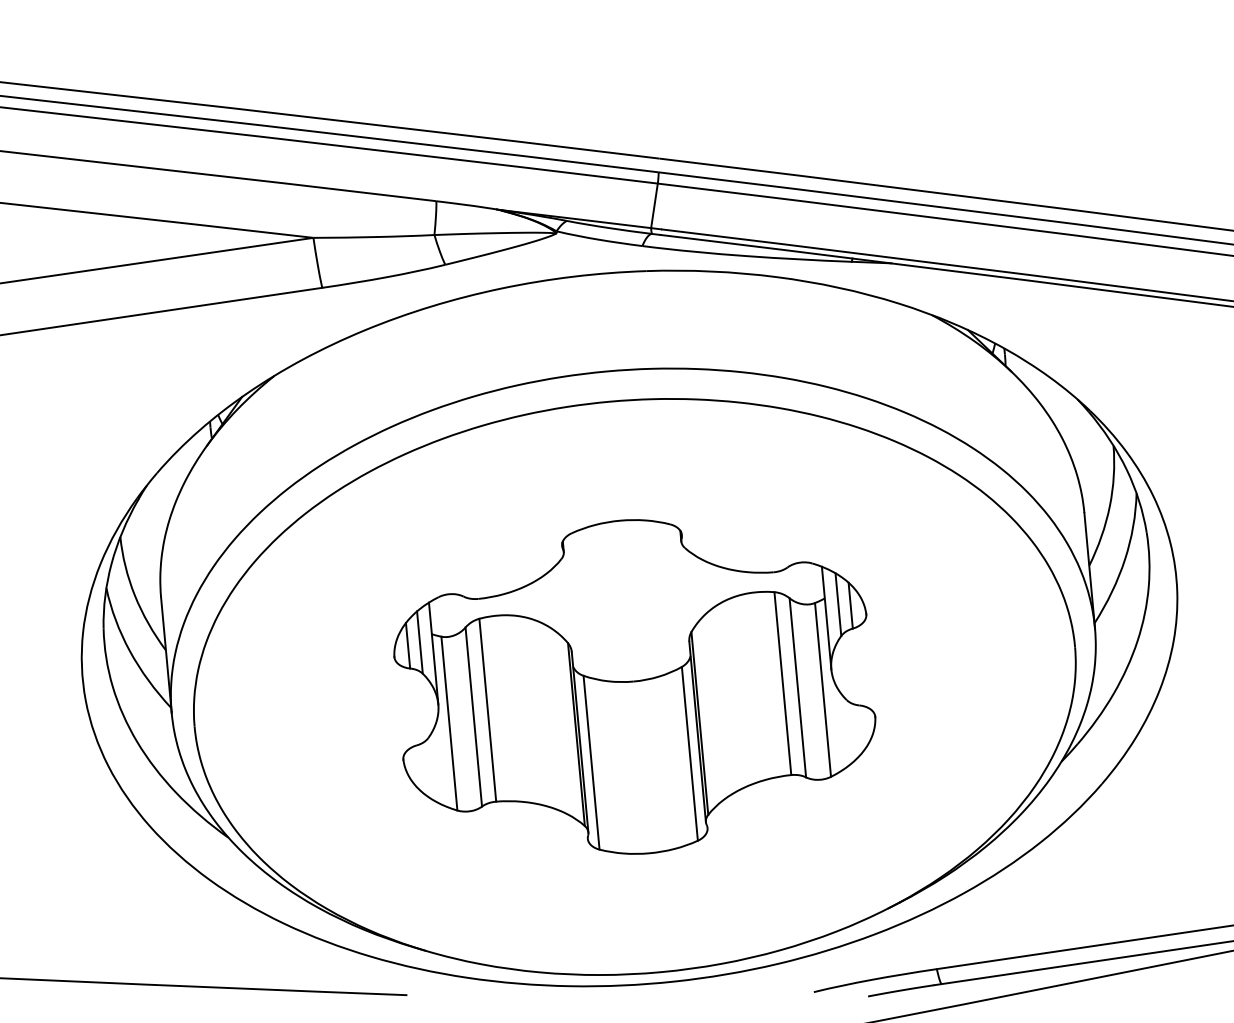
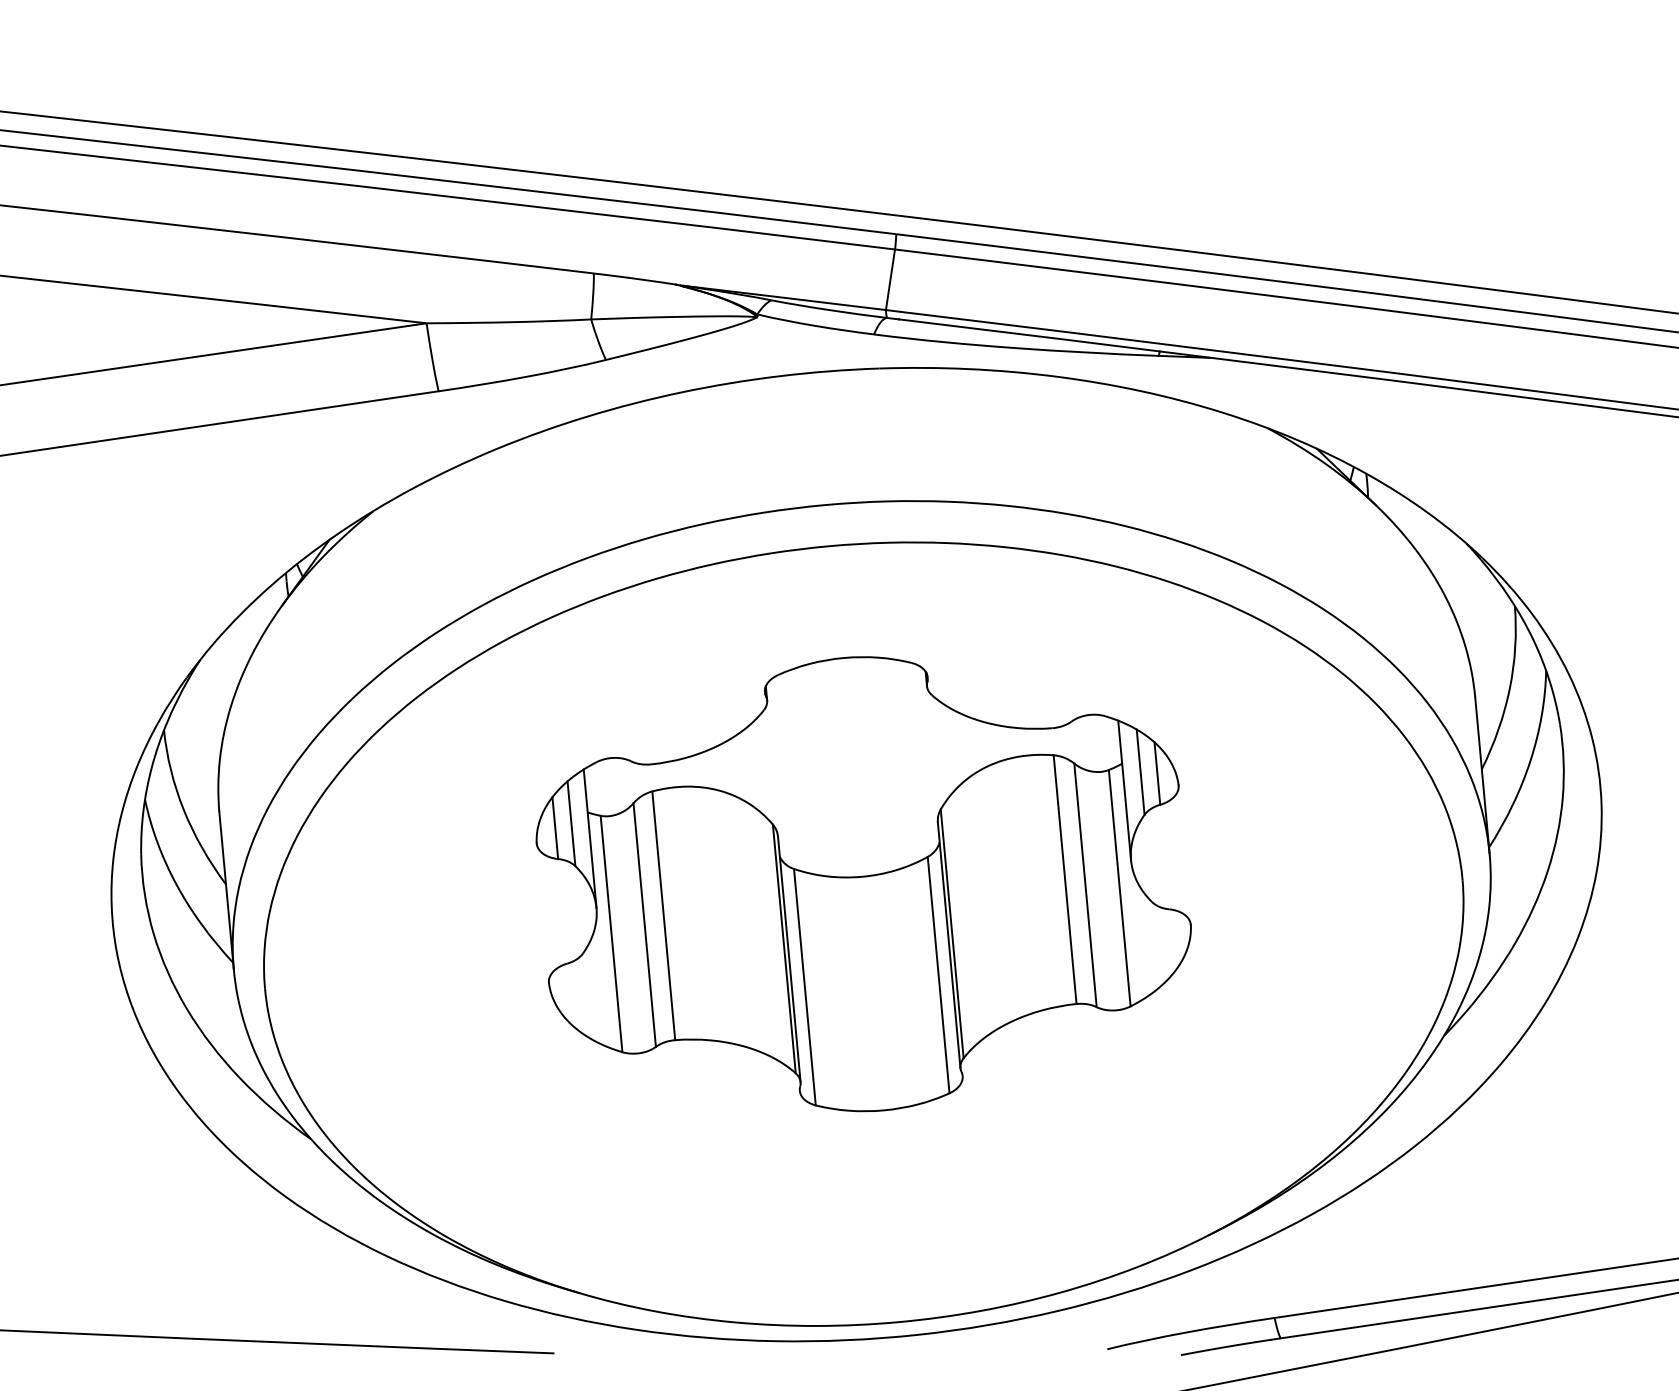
part: (634, 687) -> (863, 884), moved

